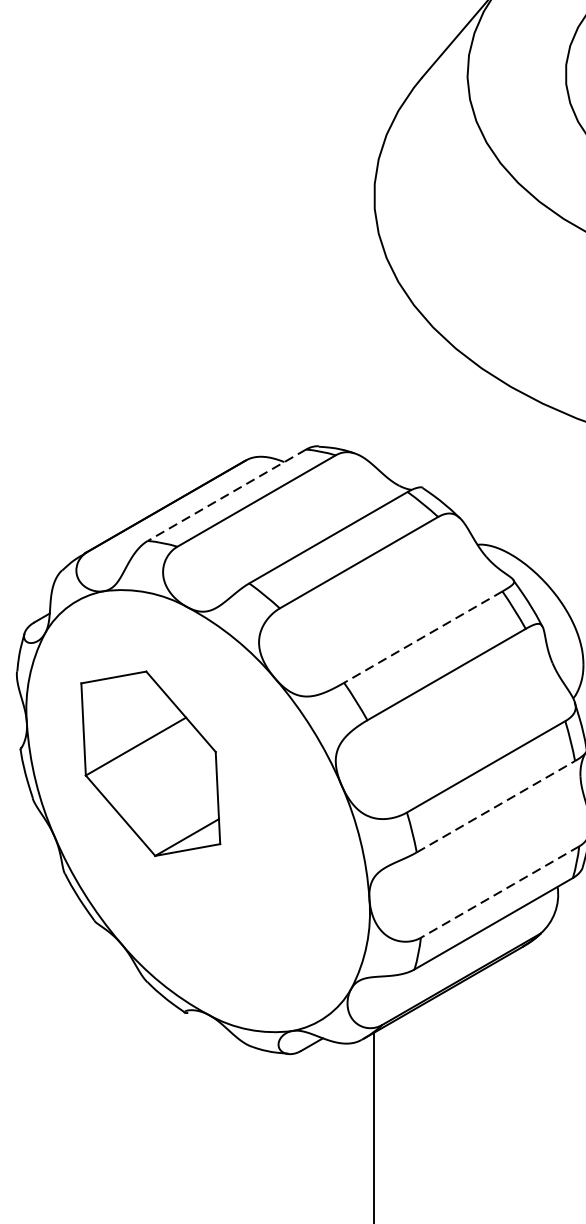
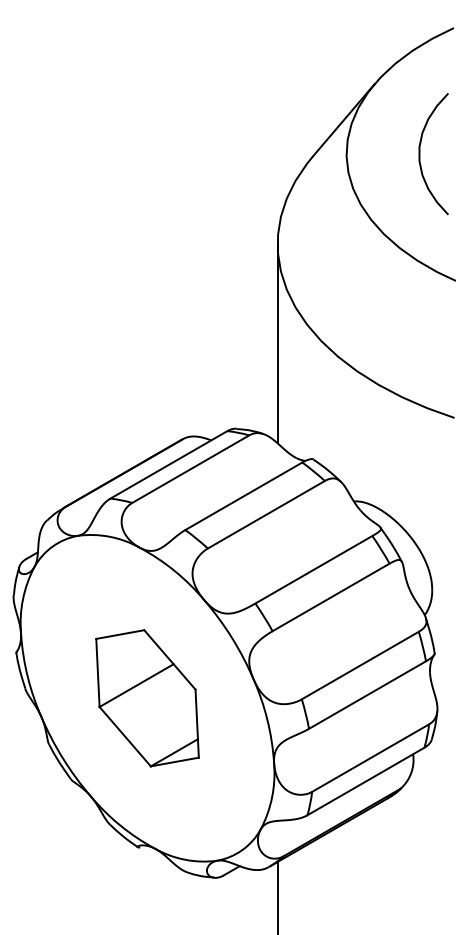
line: (374, 330) -> (277, 343), added
line: (226, 494) -> (168, 464), dashed -> solid
line: (422, 636) -> (313, 569), dashed -> solid
part: (150, 764) -> (147, 698), moved
line: (495, 807) -> (367, 695), dashed -> solid
line: (499, 892) -> (370, 758), dashed -> solid

